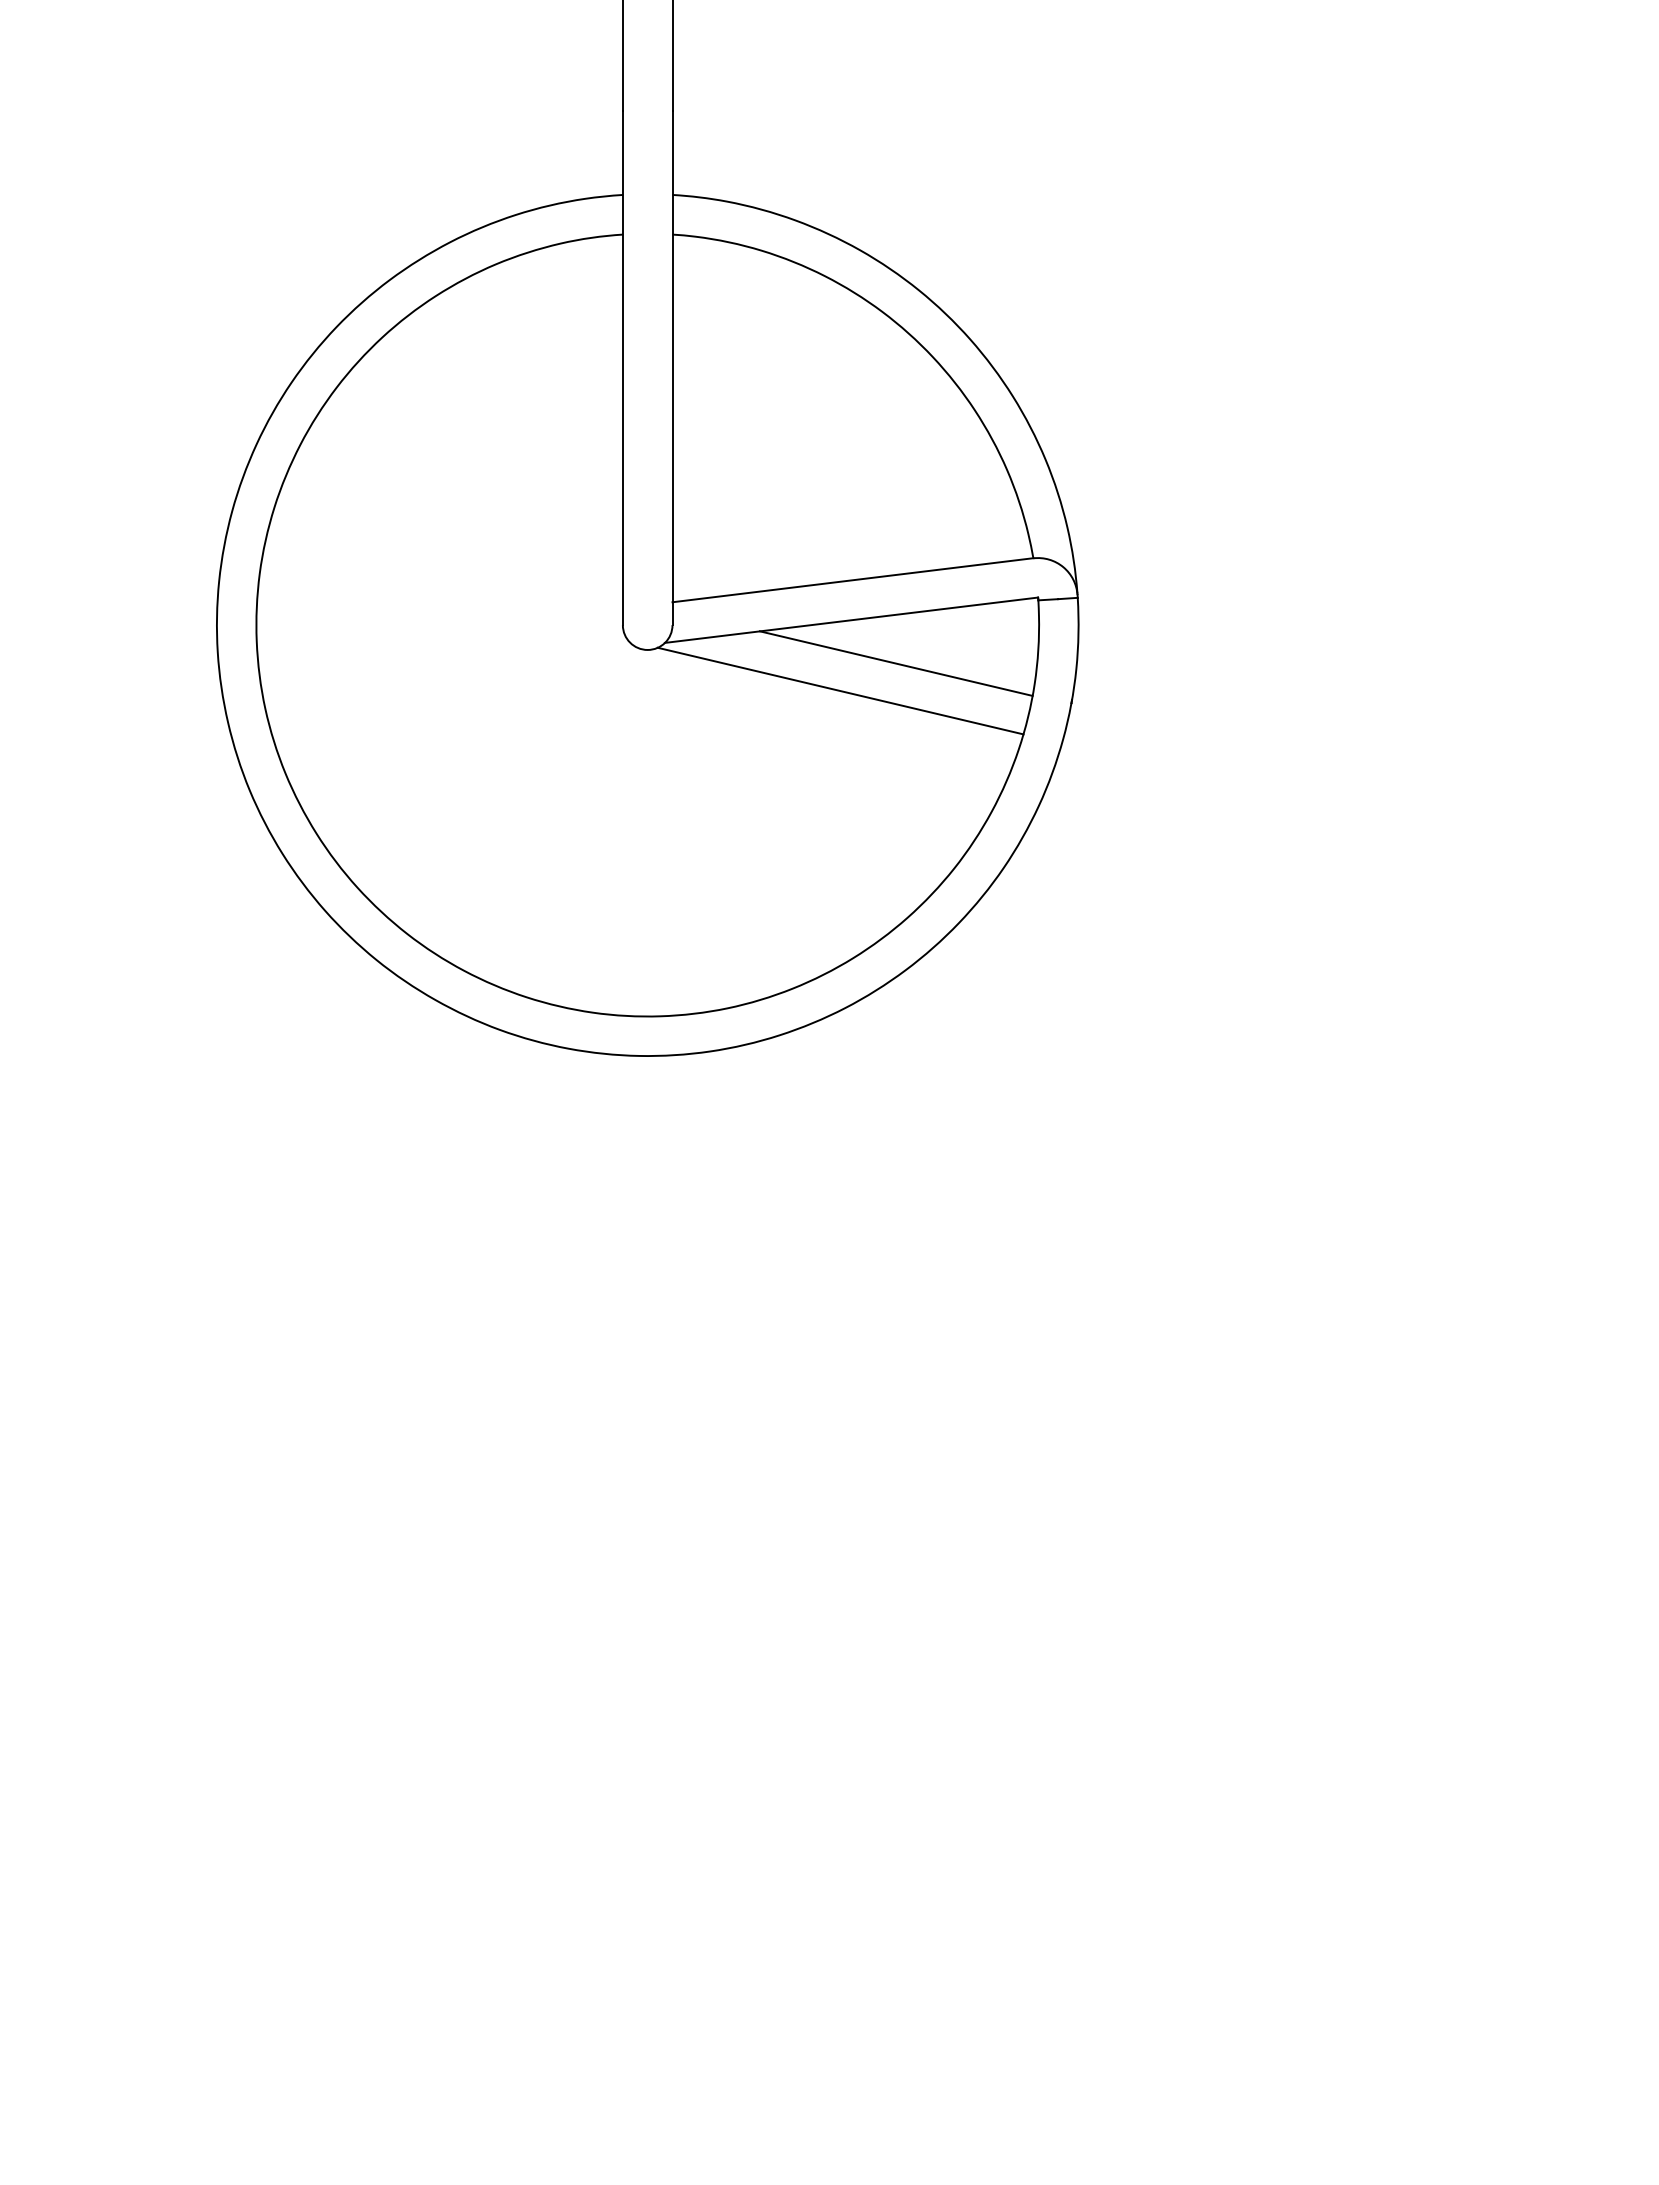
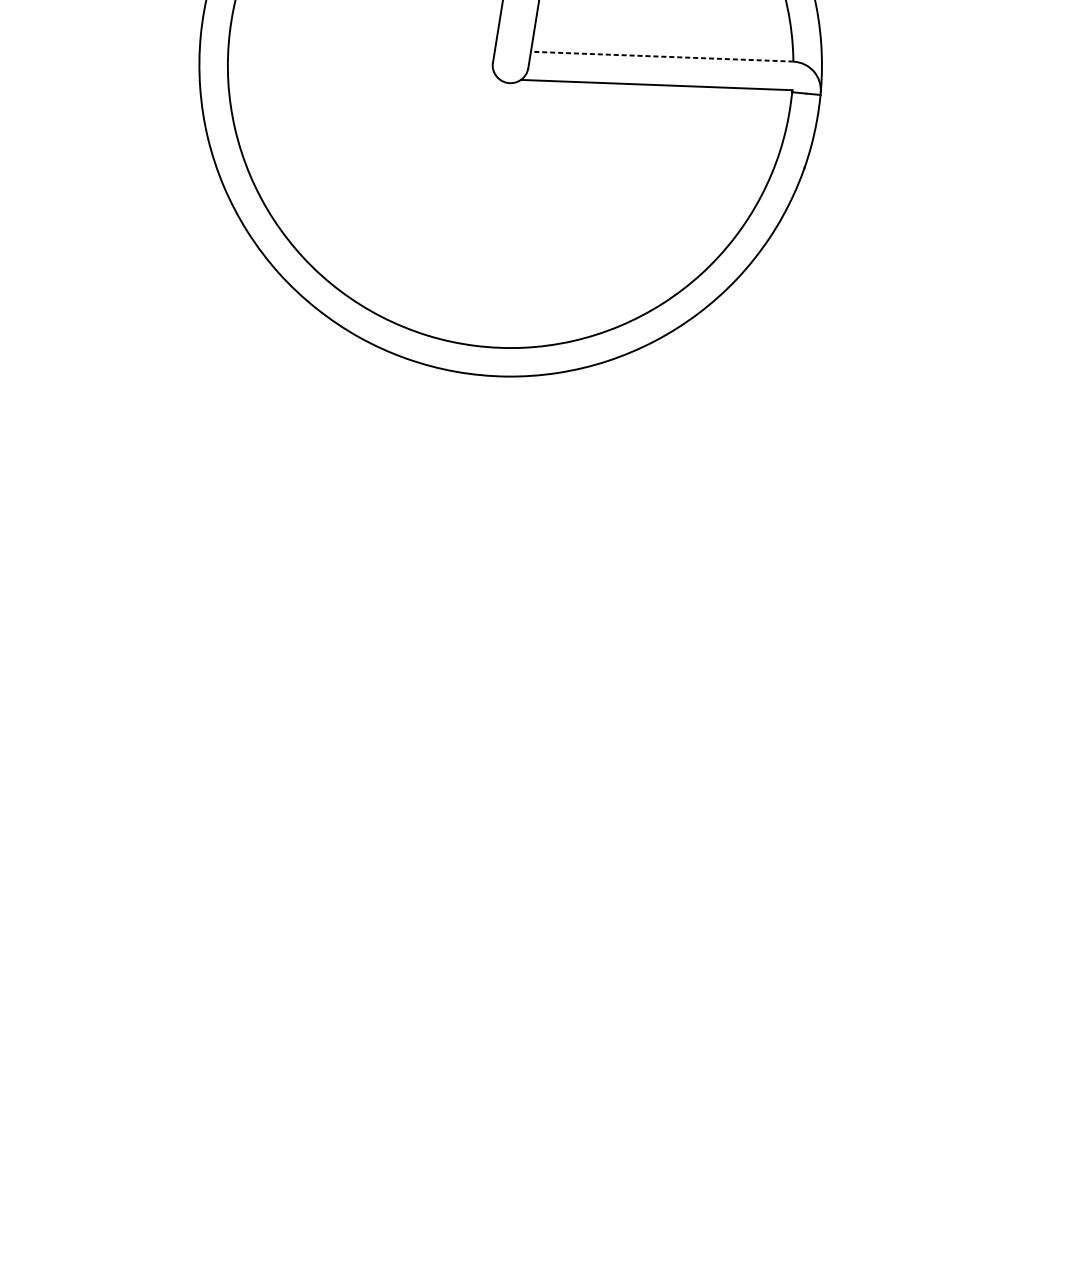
line: (852, 580) -> (661, 56), solid -> dashed
line: (895, 663) -> (683, 120), removed
line: (840, 690) -> (640, 133), removed

